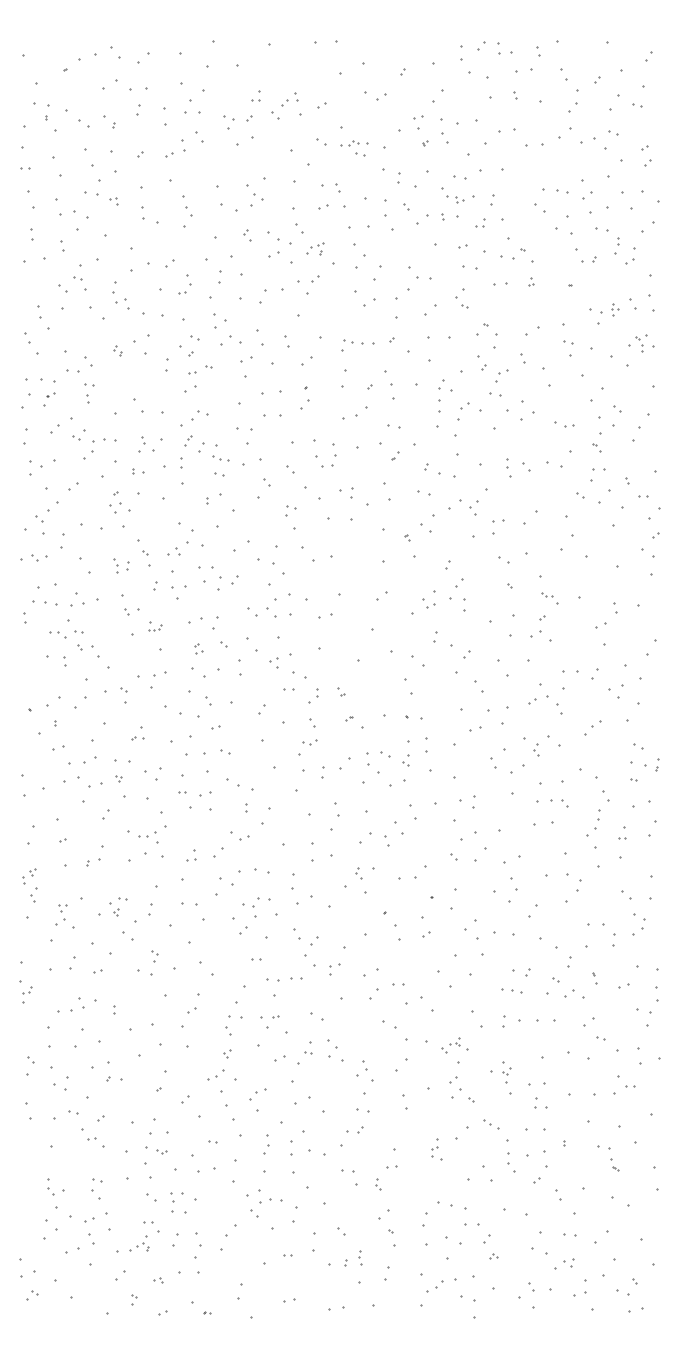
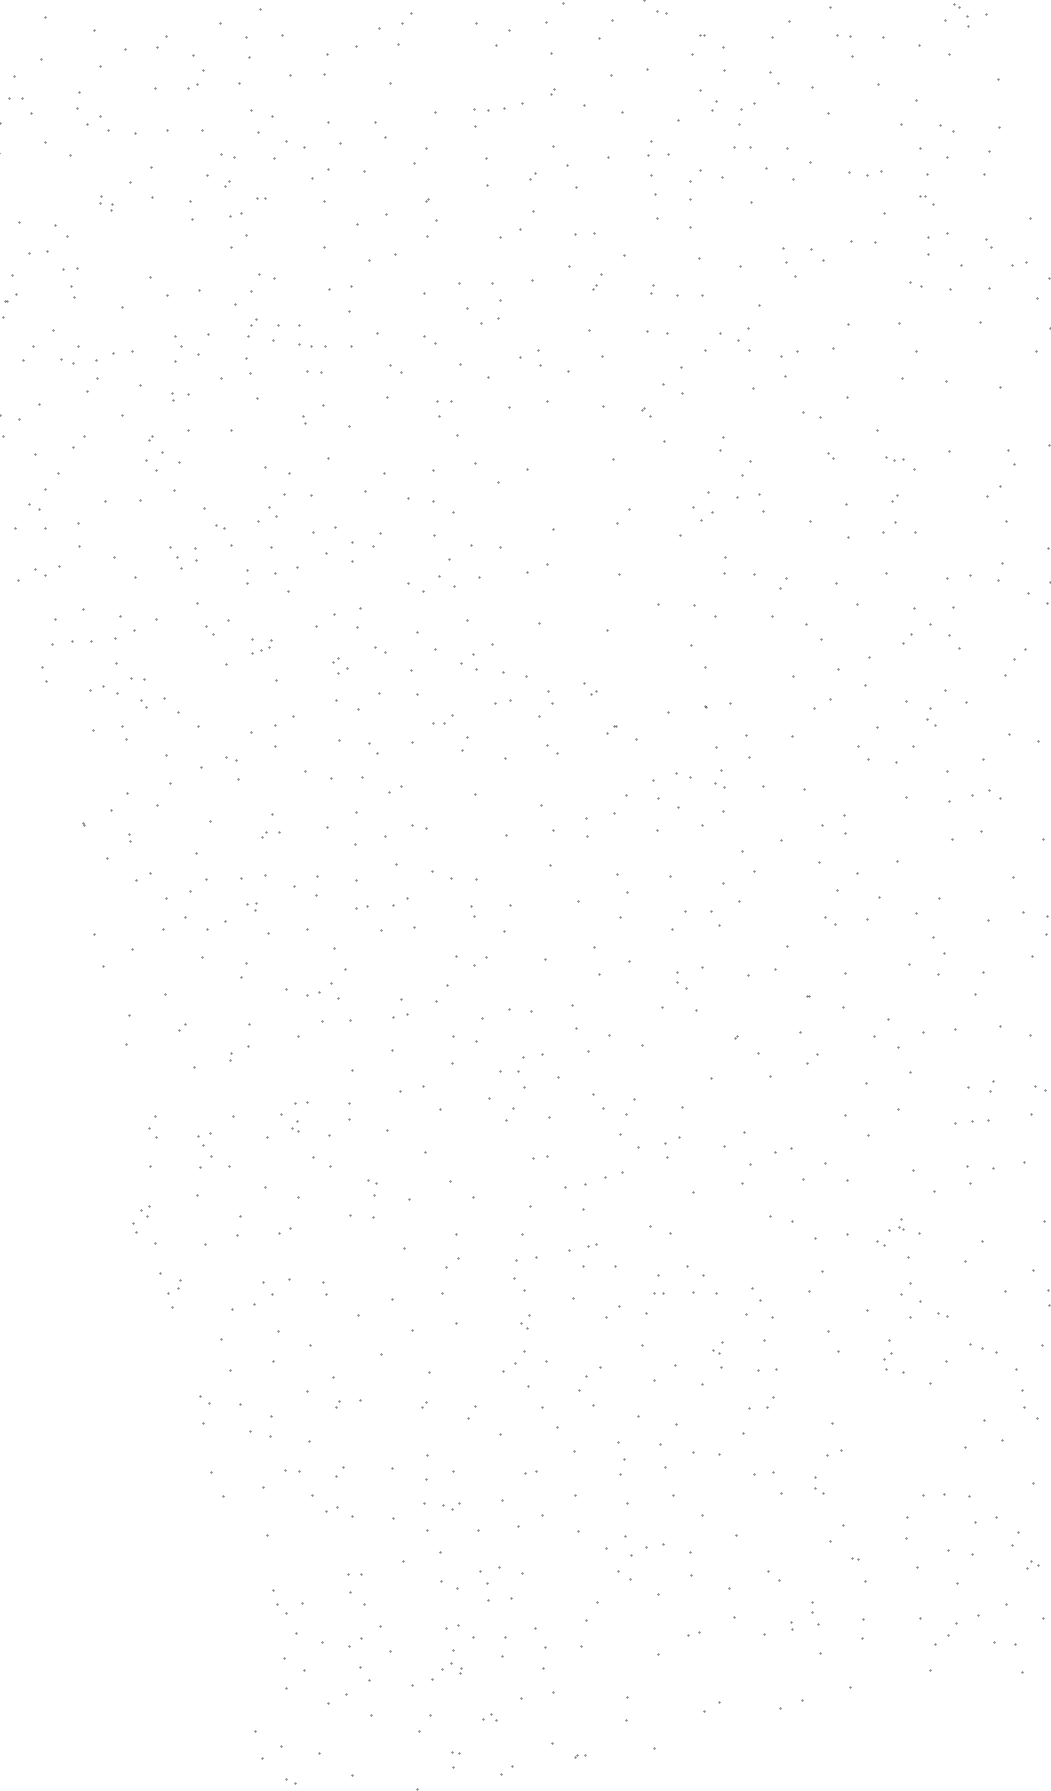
part: (309, 742) -> (442, 721), moved
part: (29, 876) -> (142, 1219), moved
part: (506, 1075) -> (719, 1355), moved
part: (436, 1149) -> (891, 1357), moved

